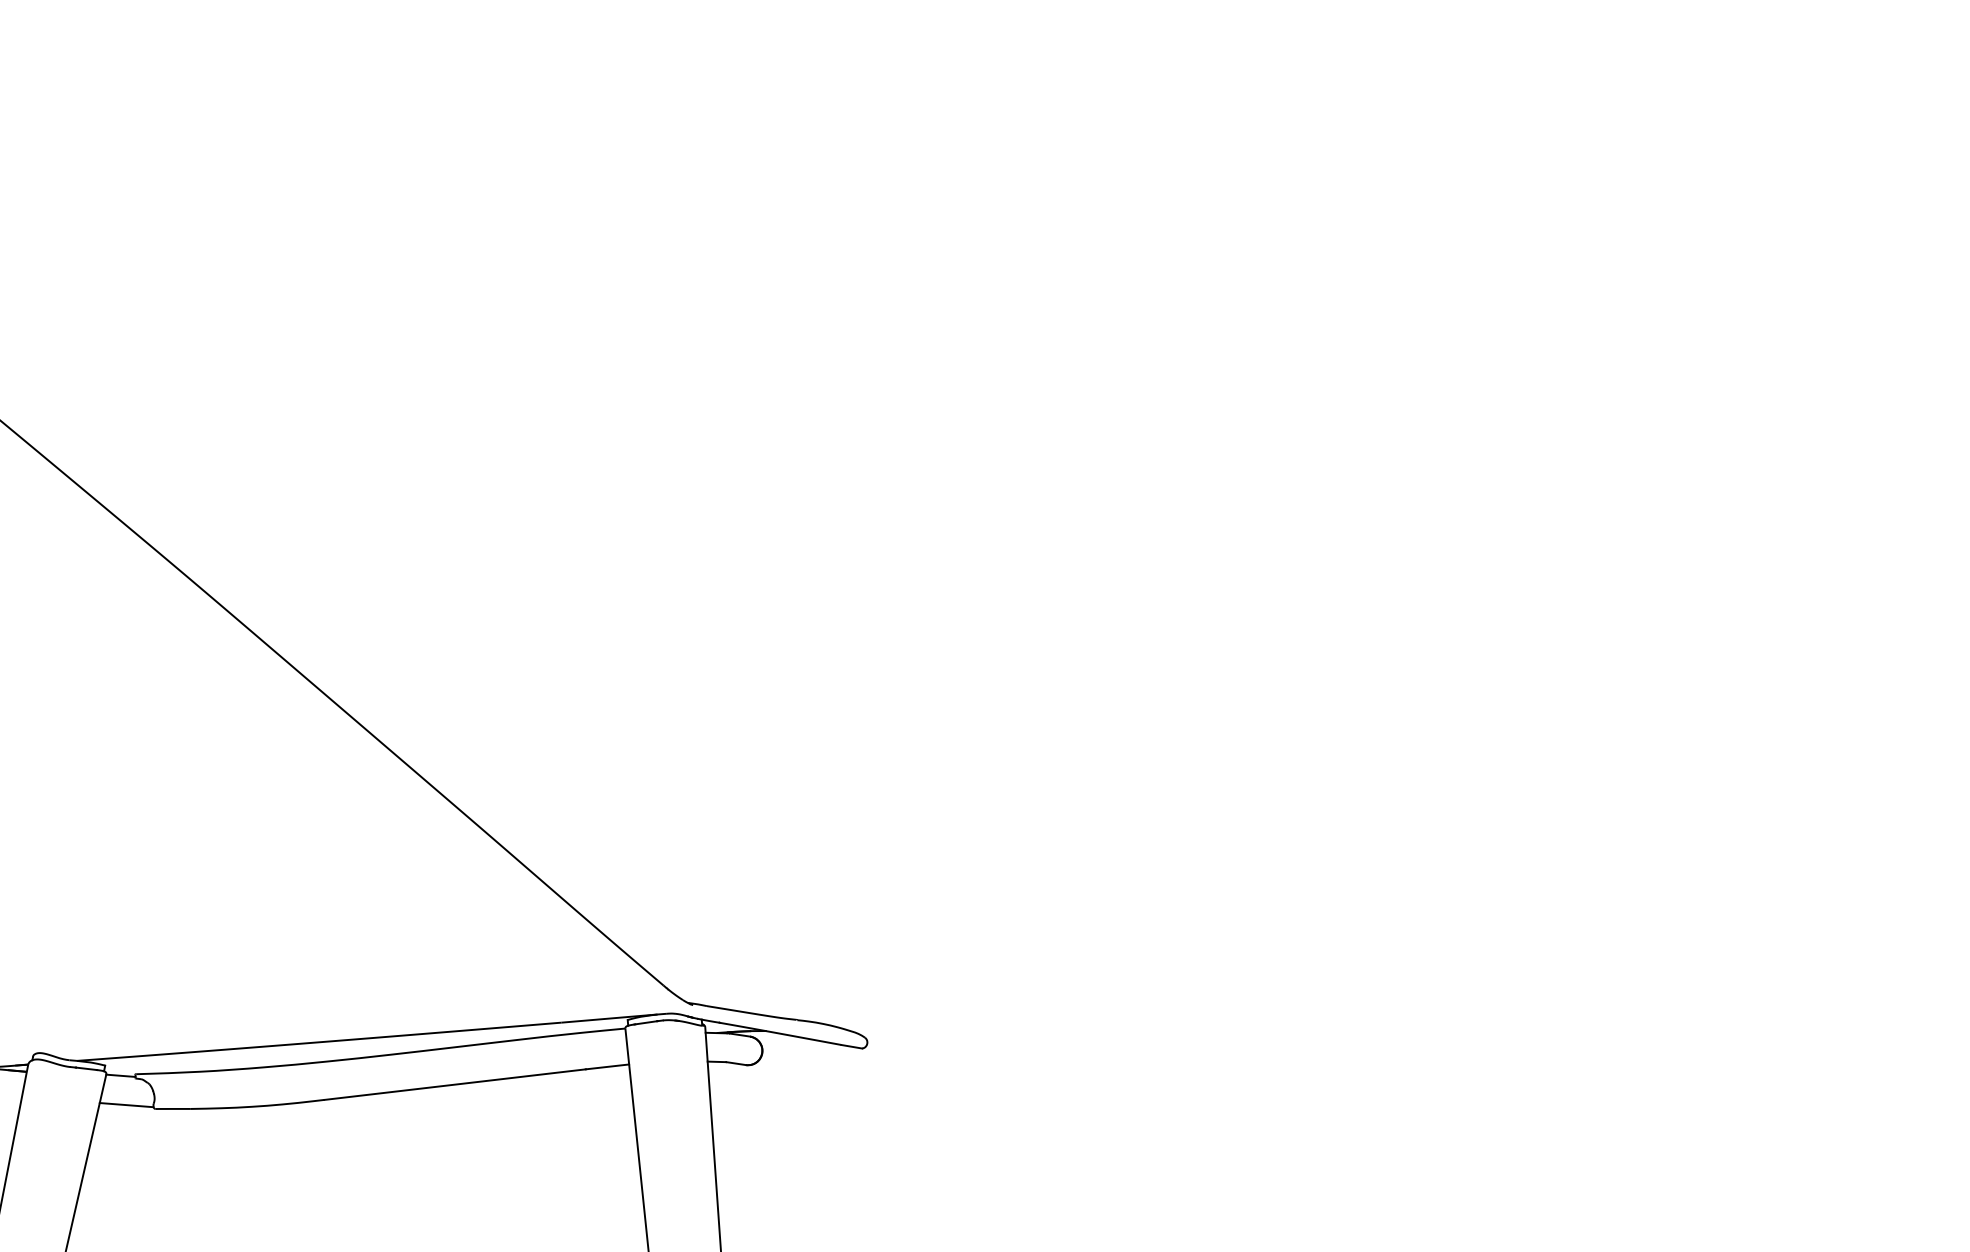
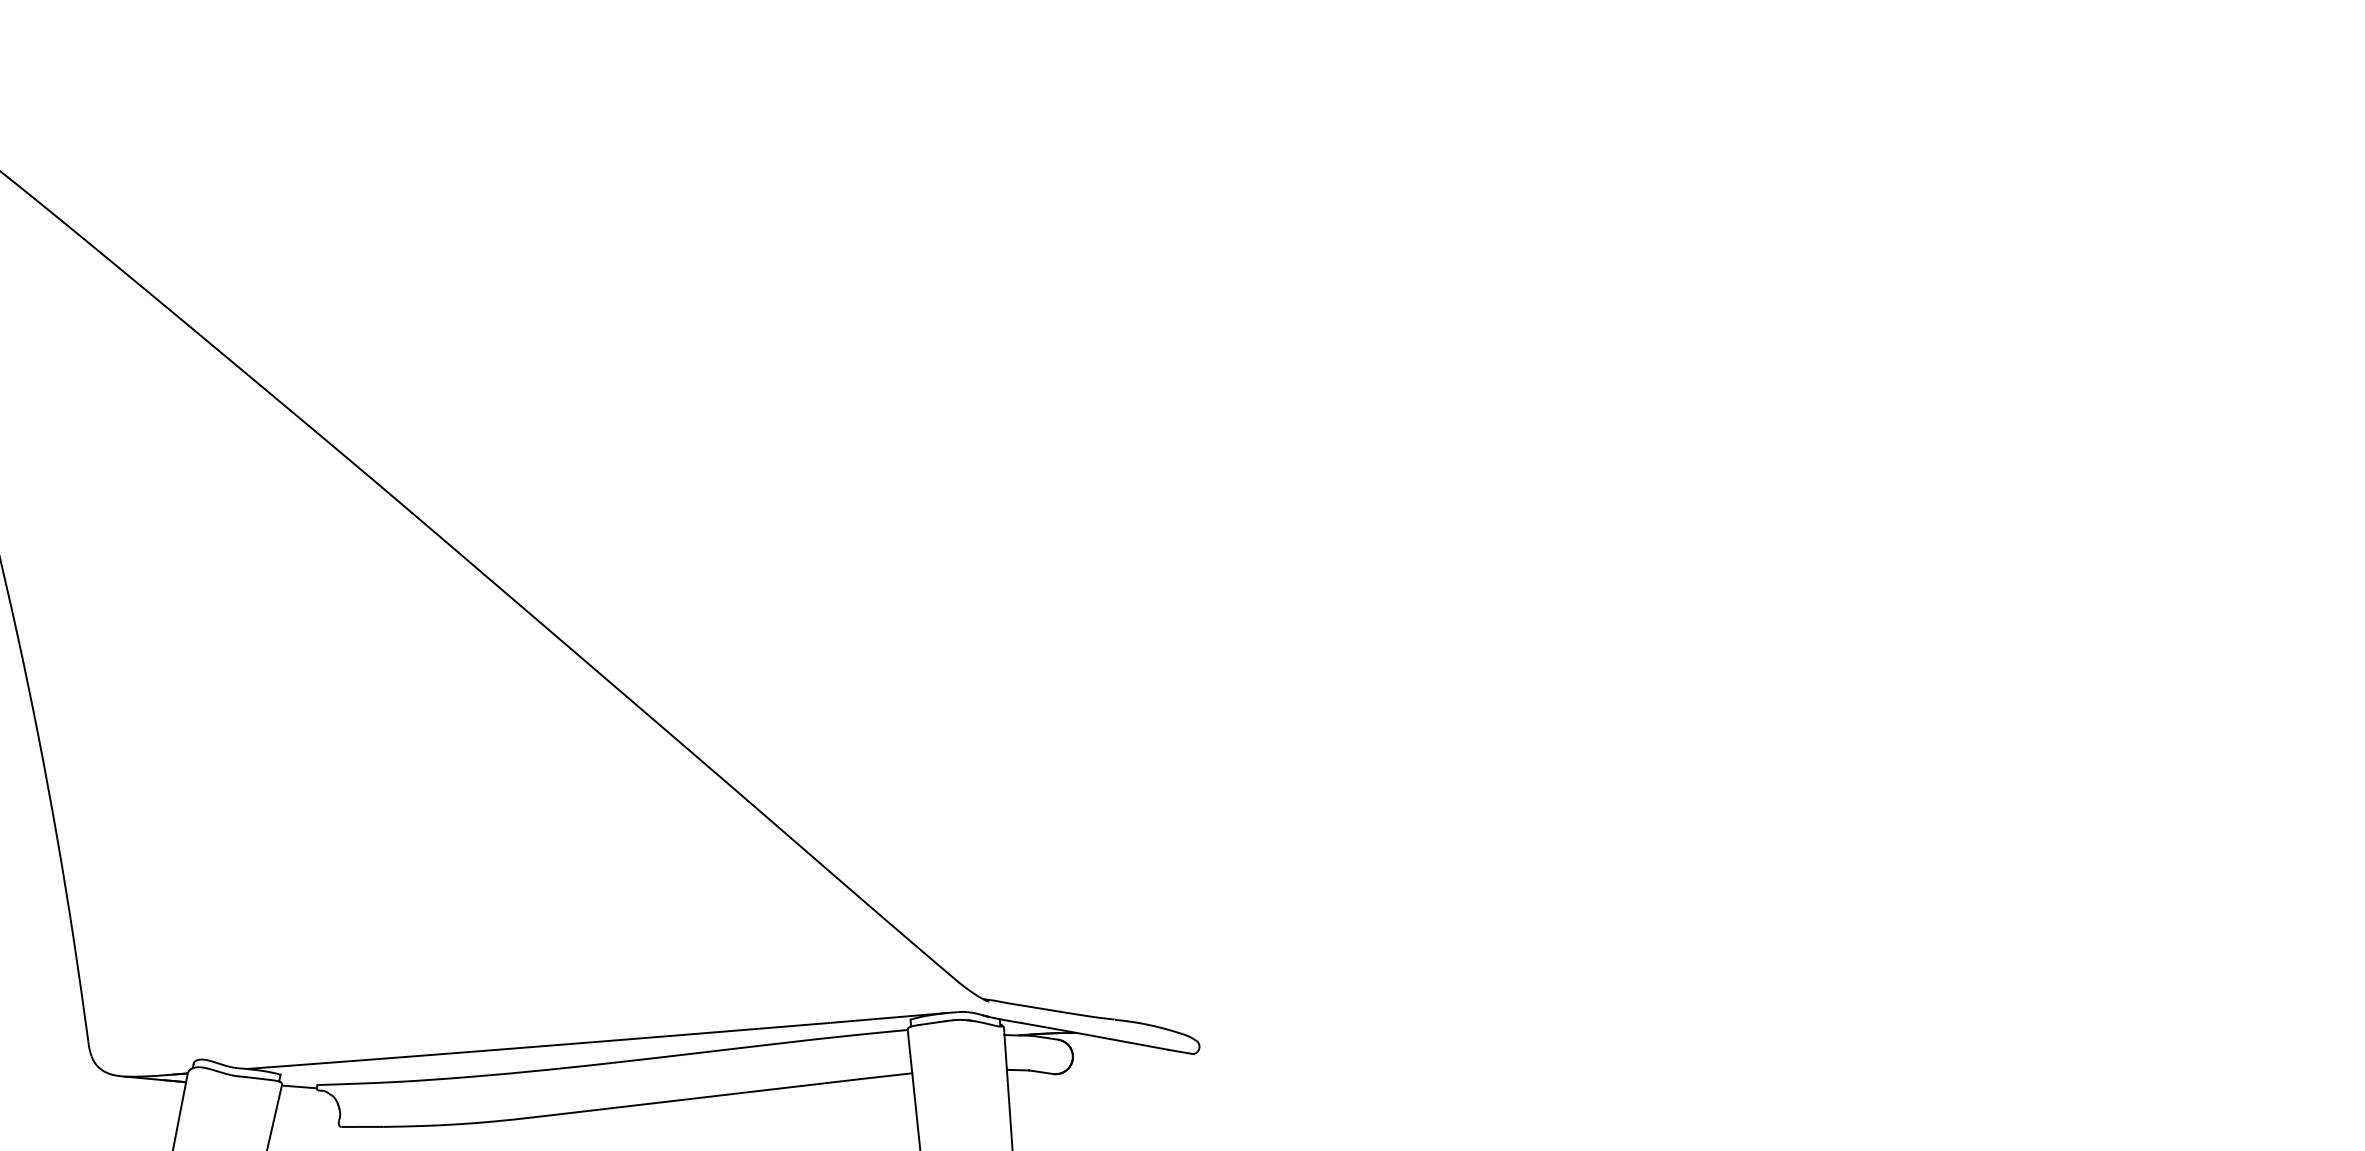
line: (126, 1105) -> (306, 1122), removed

